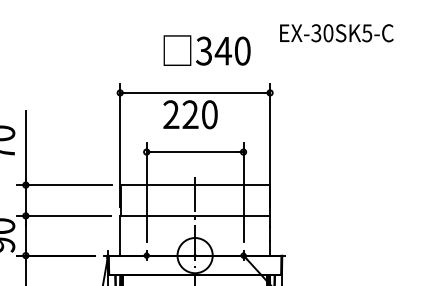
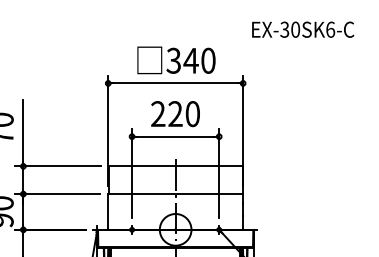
text: (367, 32) -> (330, 29), EX-30SK5-C -> EX-30SK6-C
text: (207, 50) -> (176, 60), moved
text: (190, 115) -> (175, 114), moved

